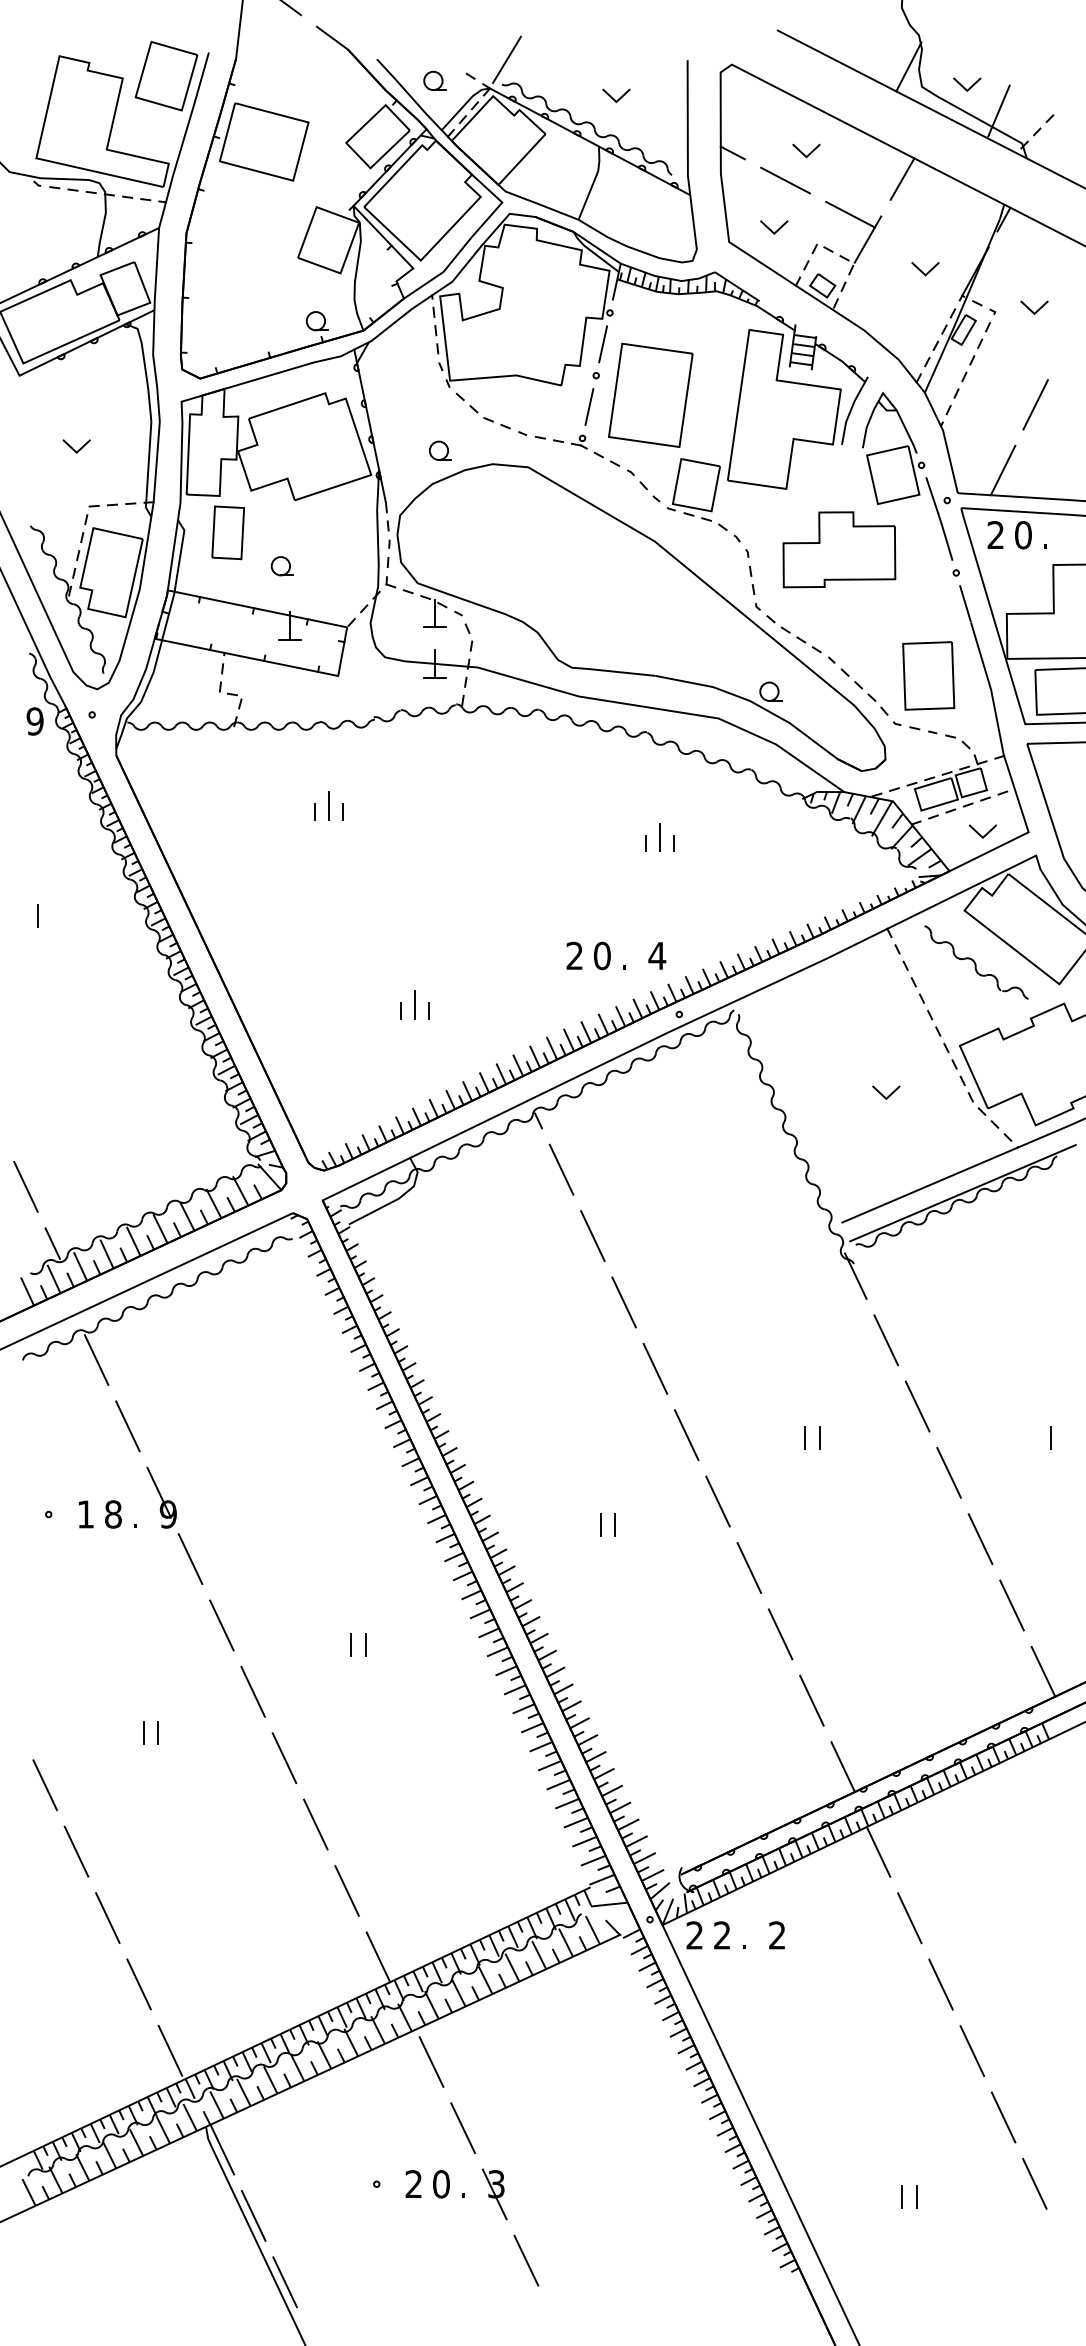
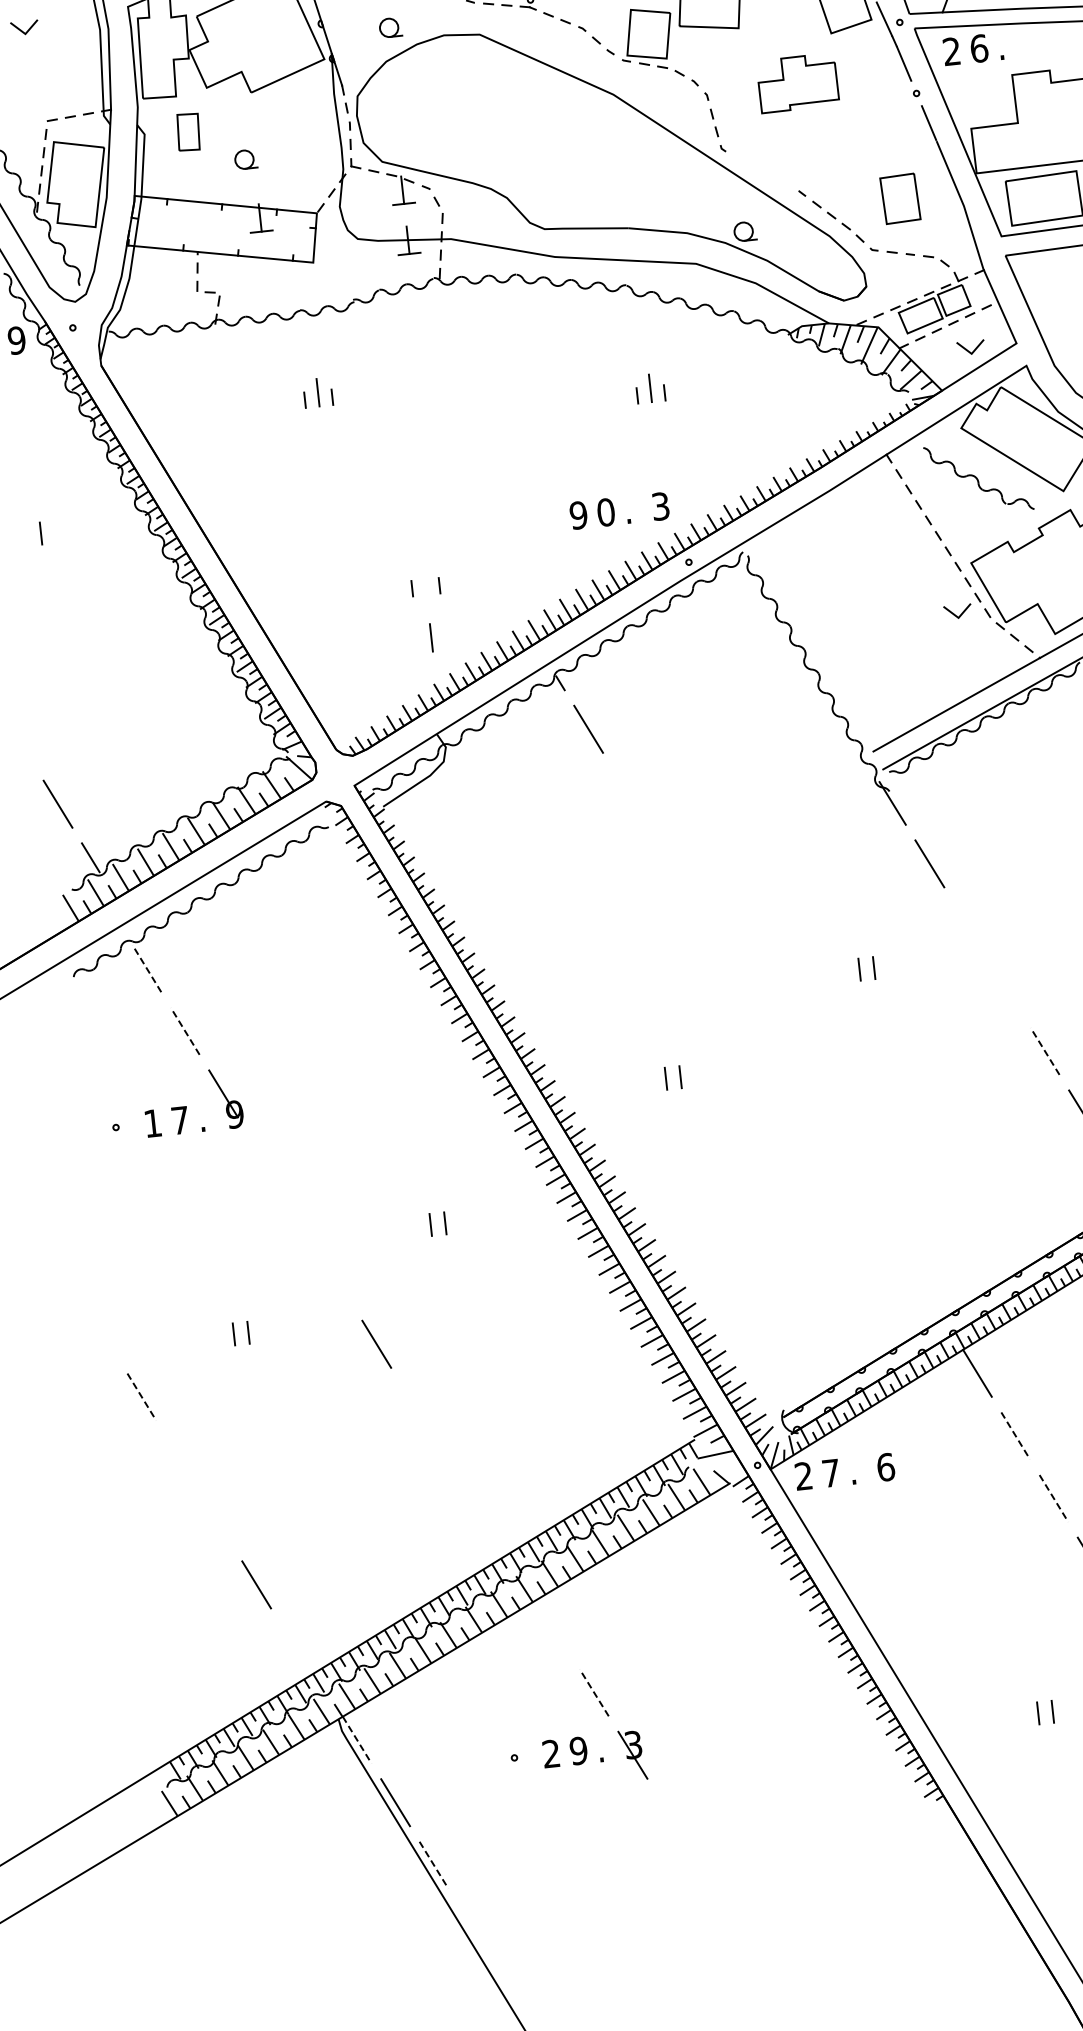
line: (73, 448) -> (21, 30), moved
part: (228, 532) -> (188, 131), size x0.7
text: (1023, 535) -> (979, 48), 0 -> 6
part: (839, 549) -> (797, 82), size x0.7
part: (793, 634) -> (761, 172), removed
part: (928, 675) -> (900, 198), size x0.7
text: (574, 955) -> (578, 514), 2 -> 9
text: (657, 955) -> (660, 506), 4 -> 3
line: (414, 1004) -> (430, 637), moved
line: (883, 1094) -> (955, 613), moved
line: (592, 1235) -> (626, 791), removed
line: (623, 1302) -> (664, 854), removed
line: (96, 1360) -> (146, 969), solid -> dashed
line: (655, 1368) -> (703, 916), removed
line: (917, 1406) -> (968, 926), removed
line: (127, 1426) -> (184, 1031), solid -> dashed
line: (686, 1435) -> (741, 980), removed
line: (948, 1472) -> (1006, 988), removed
line: (717, 1501) -> (779, 1042), removed
text: (113, 1514) -> (180, 1120), 8 -> 7
line: (980, 1539) -> (1045, 1051), solid -> dashed
line: (190, 1559) -> (261, 1156), removed
line: (749, 1567) -> (818, 1104), removed
line: (221, 1625) -> (299, 1219), removed
line: (780, 1634) -> (856, 1167), removed
line: (252, 1691) -> (337, 1281), removed
line: (811, 1700) -> (894, 1230), removed
line: (842, 1767) -> (932, 1293), removed
line: (45, 1785) -> (142, 1397), solid -> dashed
line: (315, 1824) -> (414, 1406), removed
line: (76, 1851) -> (180, 1459), removed
line: (346, 1890) -> (452, 1469), removed
line: (107, 1917) -> (218, 1521), removed
line: (909, 1918) -> (1015, 1436), solid -> dashed
text: (722, 1935) -> (831, 1473), 2 -> 7
text: (777, 1935) -> (886, 1467), 2 -> 6
line: (378, 1957) -> (491, 1532), removed
line: (941, 1984) -> (1054, 1498), solid -> dashed
line: (170, 2050) -> (295, 1647), removed
line: (431, 2061) -> (555, 1629), removed
line: (463, 2128) -> (594, 1693), solid -> dashed
line: (222, 2149) -> (357, 1740), solid -> dashed
text: (440, 2184) -> (577, 1751), 0 -> 9
line: (526, 2260) -> (671, 1817), removed
line: (285, 2282) -> (434, 1865), solid -> dashed

